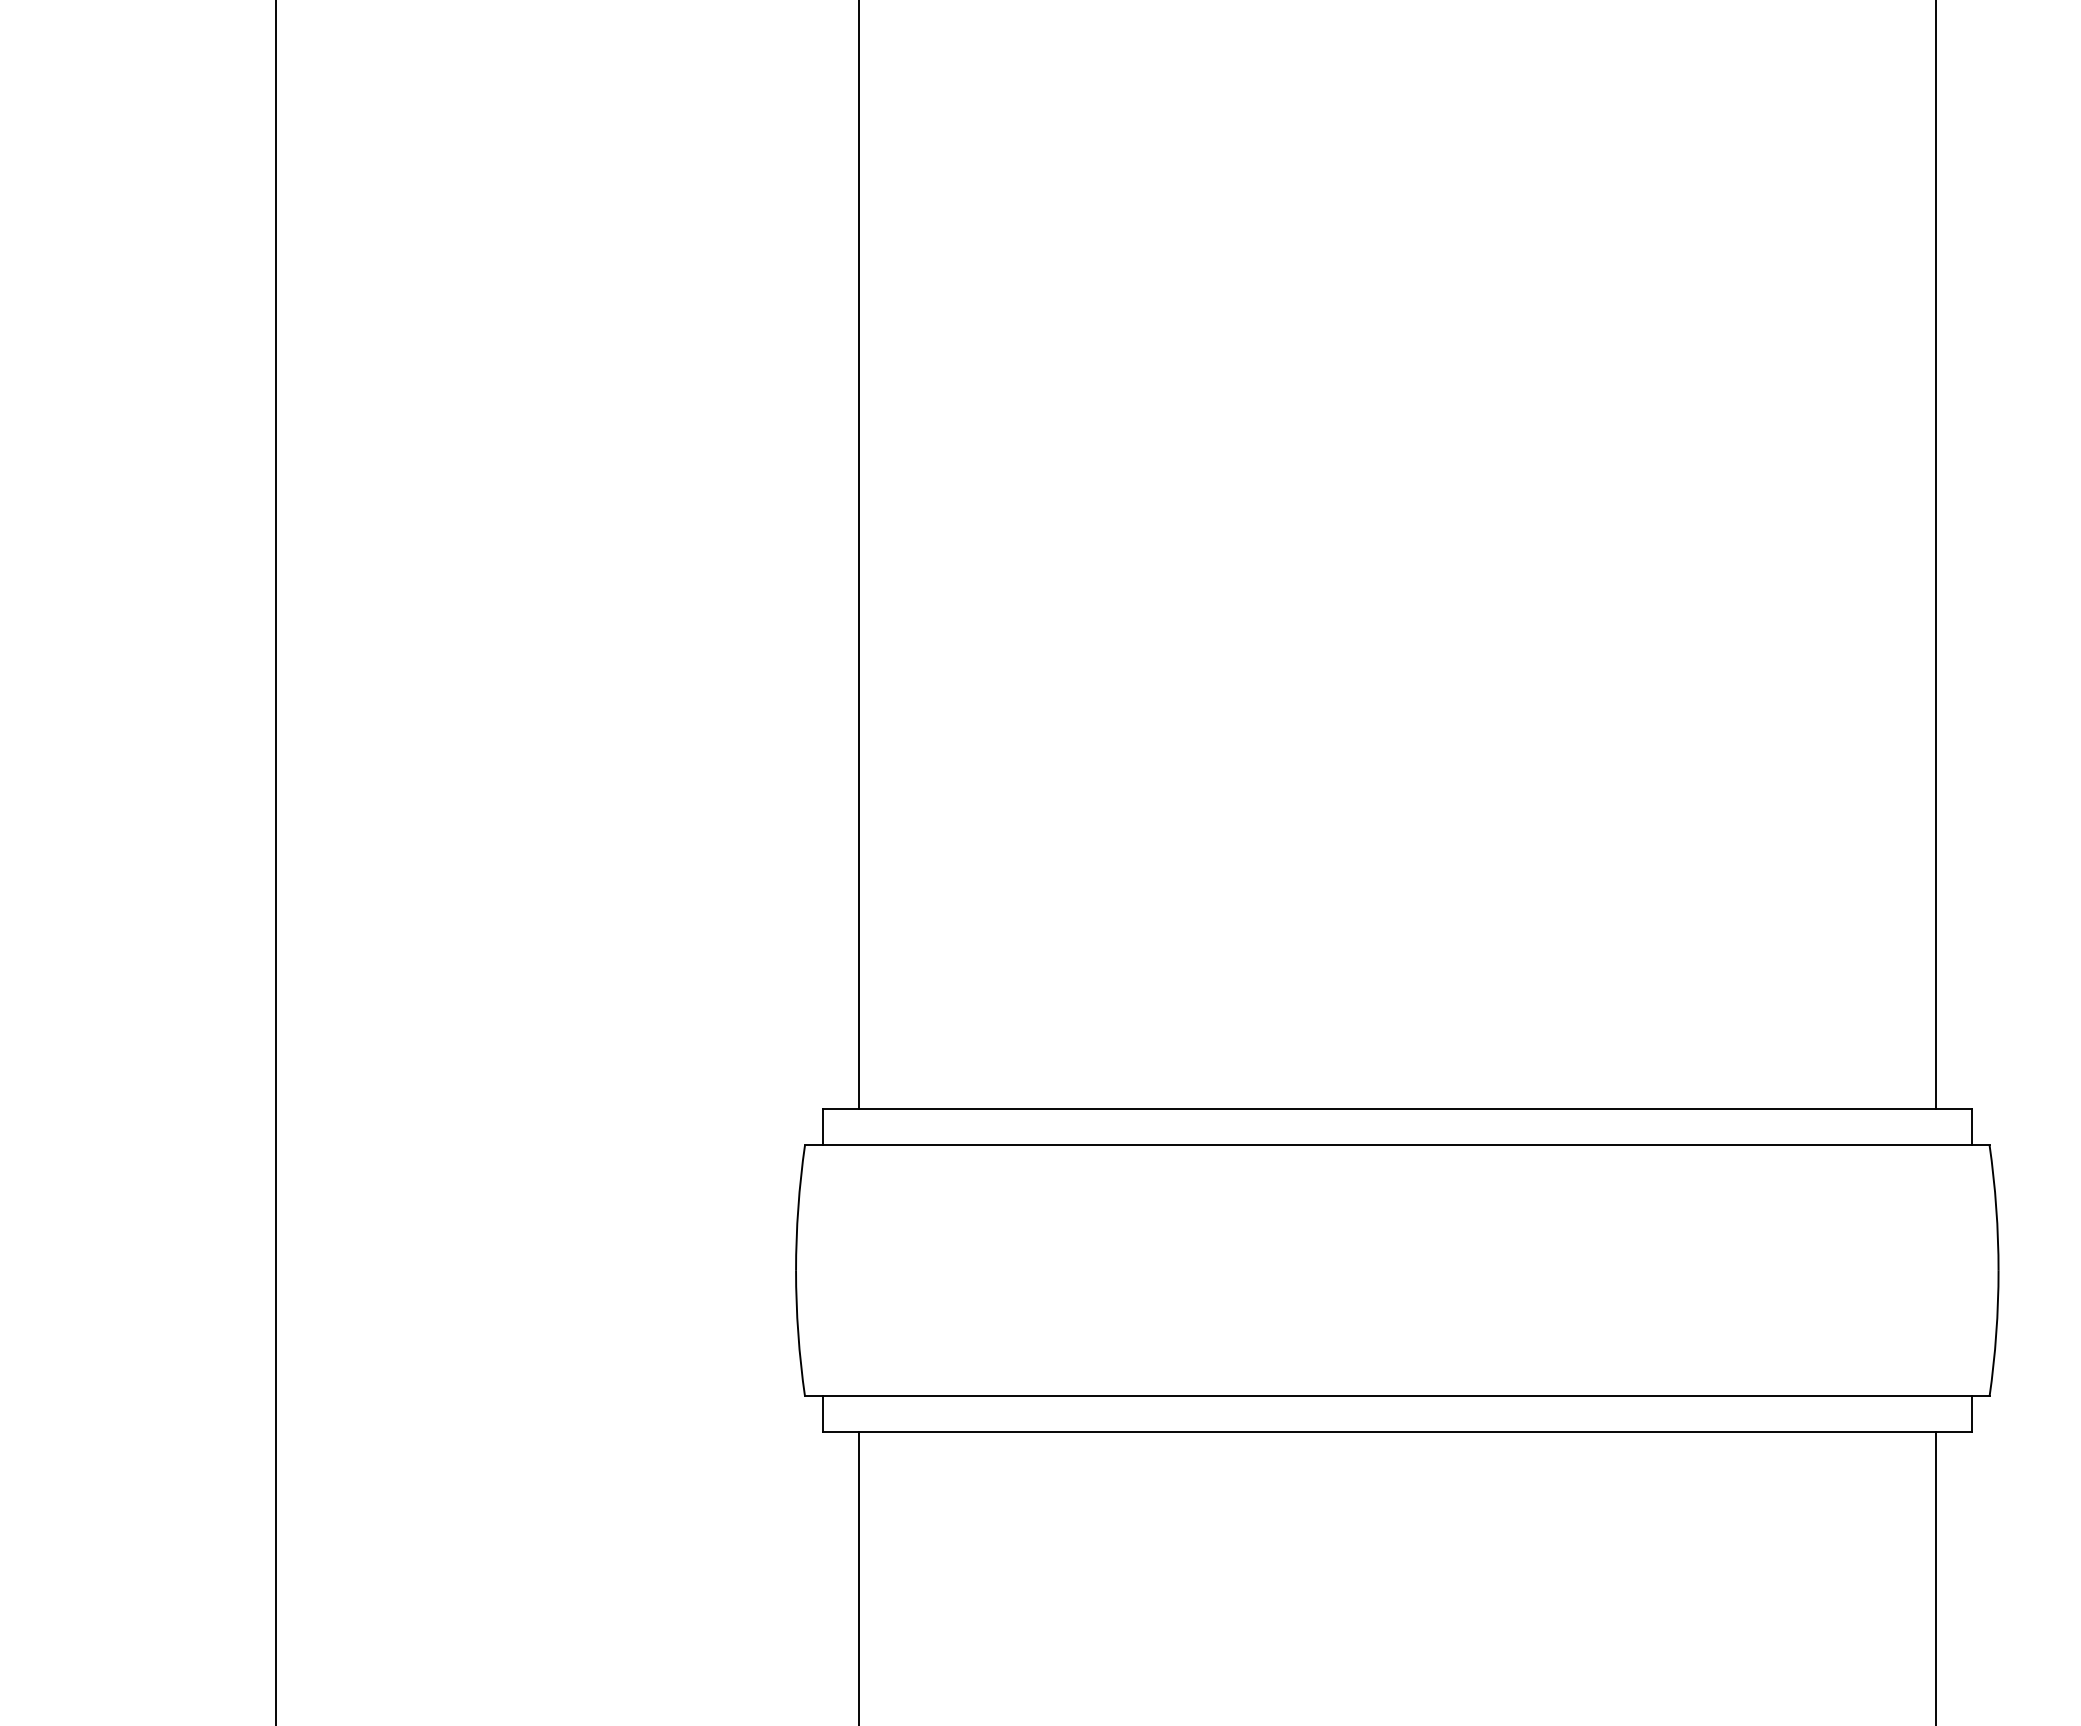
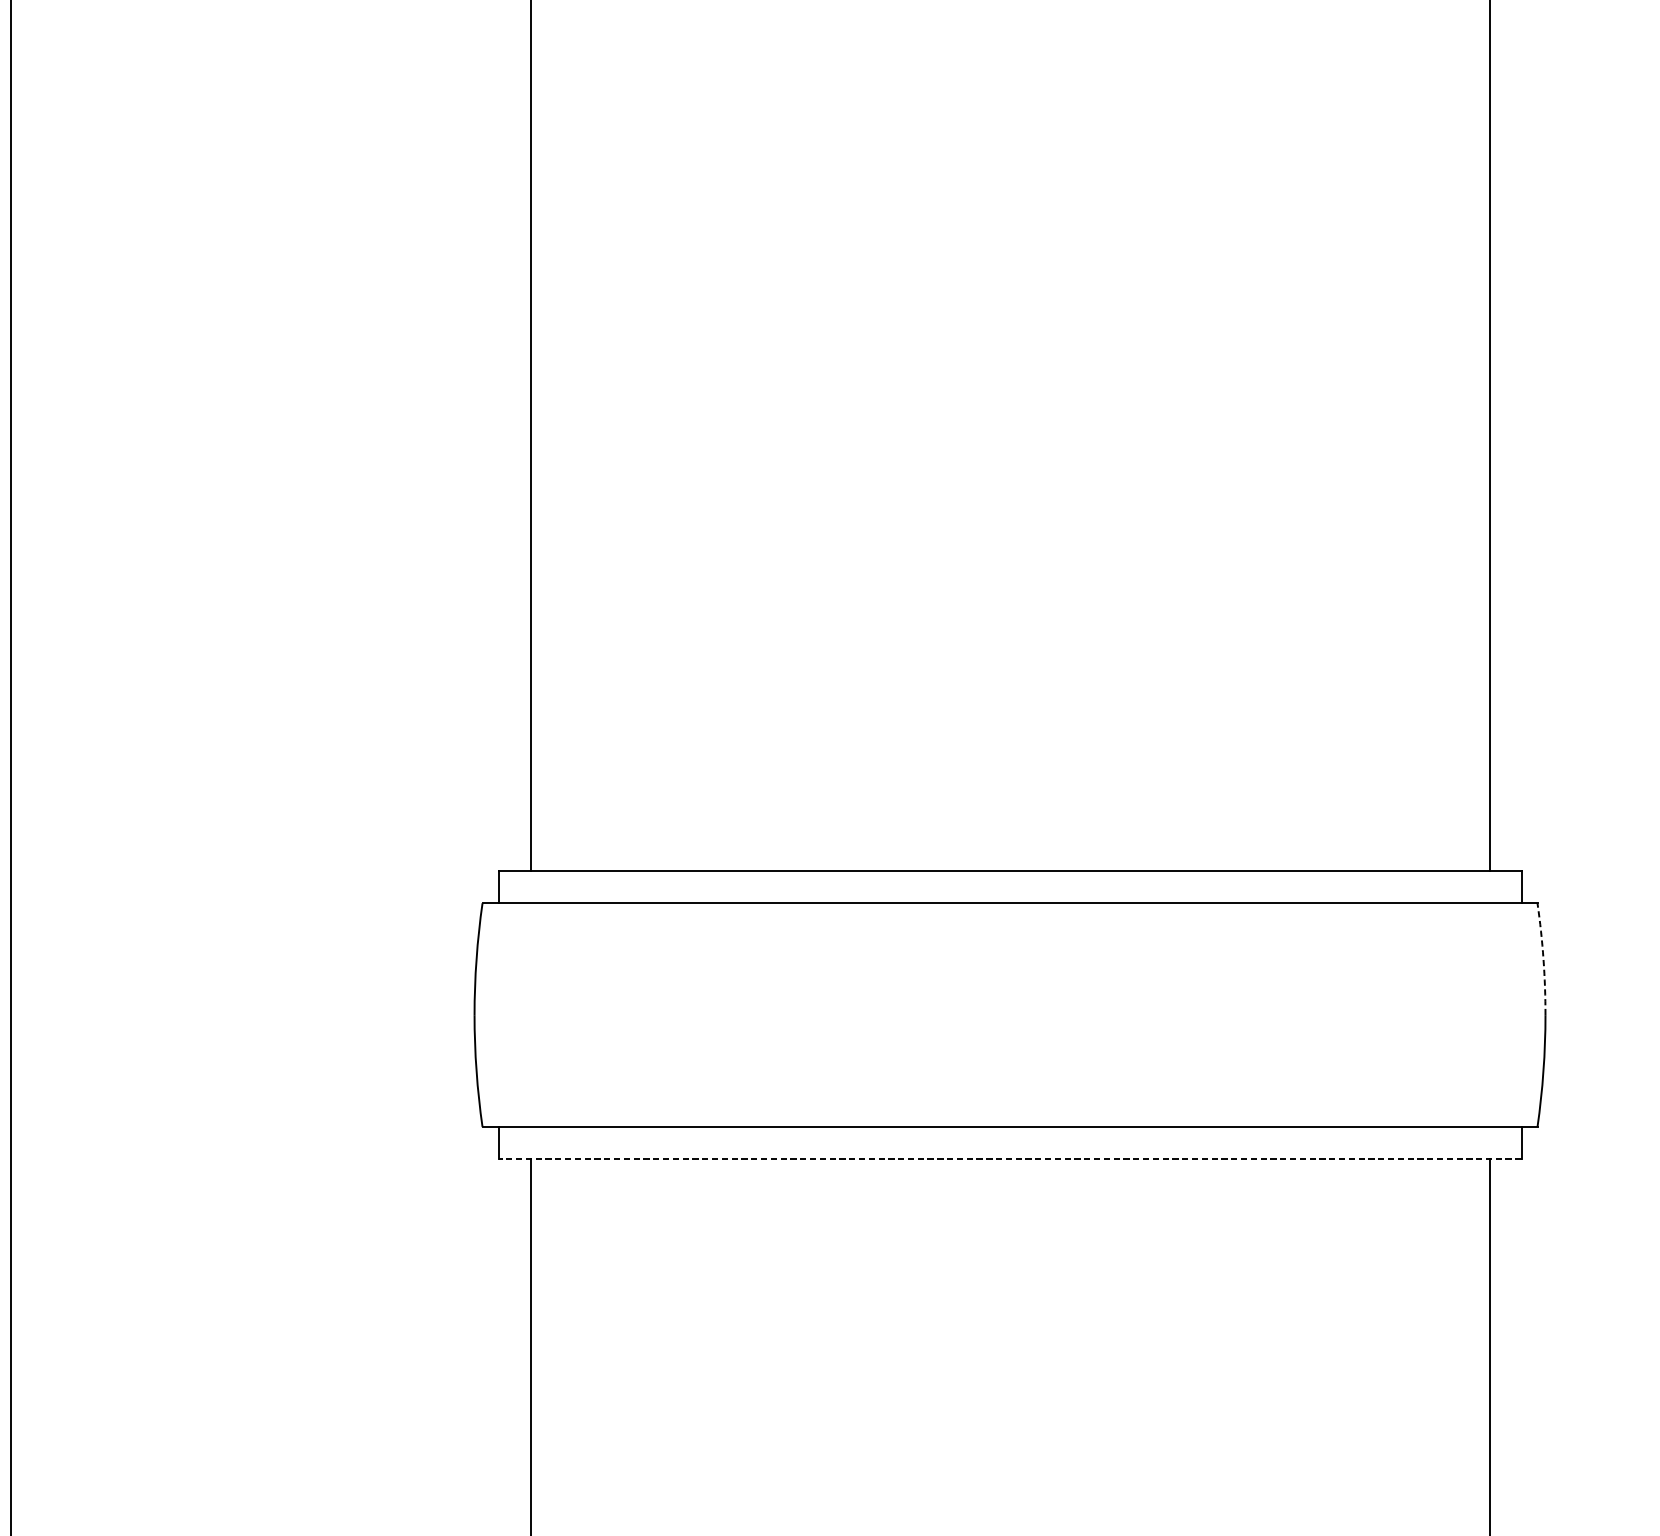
arc: (1996, 1207) -> (1543, 958), solid -> dashed
line: (1396, 1432) -> (1009, 1159), solid -> dashed

